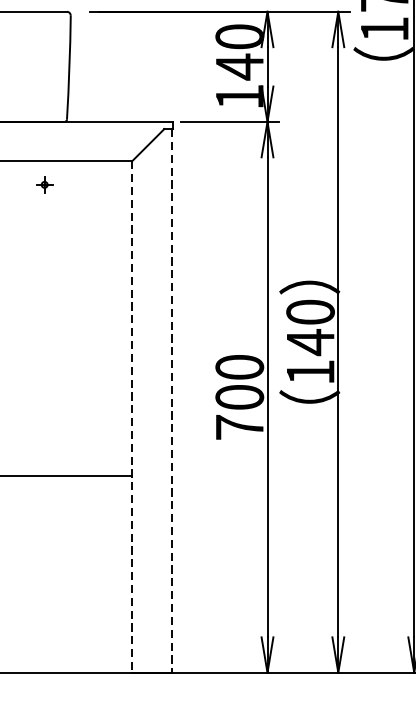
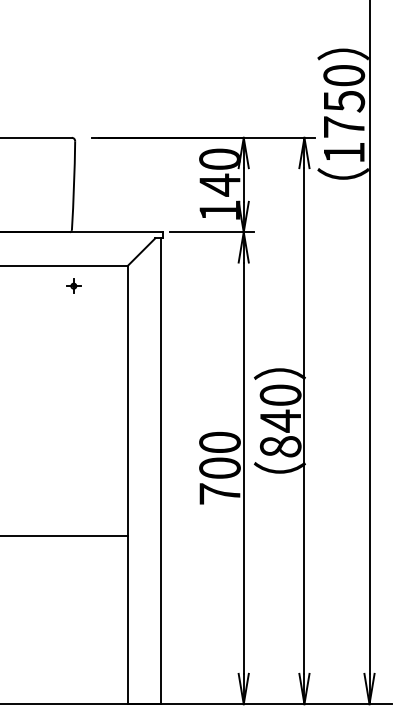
part: (44, 184) -> (73, 285), moved
text: (310, 372) -> (280, 446), 140 -> 840
line: (171, 401) -> (161, 471), dashed -> solid
line: (131, 417) -> (127, 485), dashed -> solid

